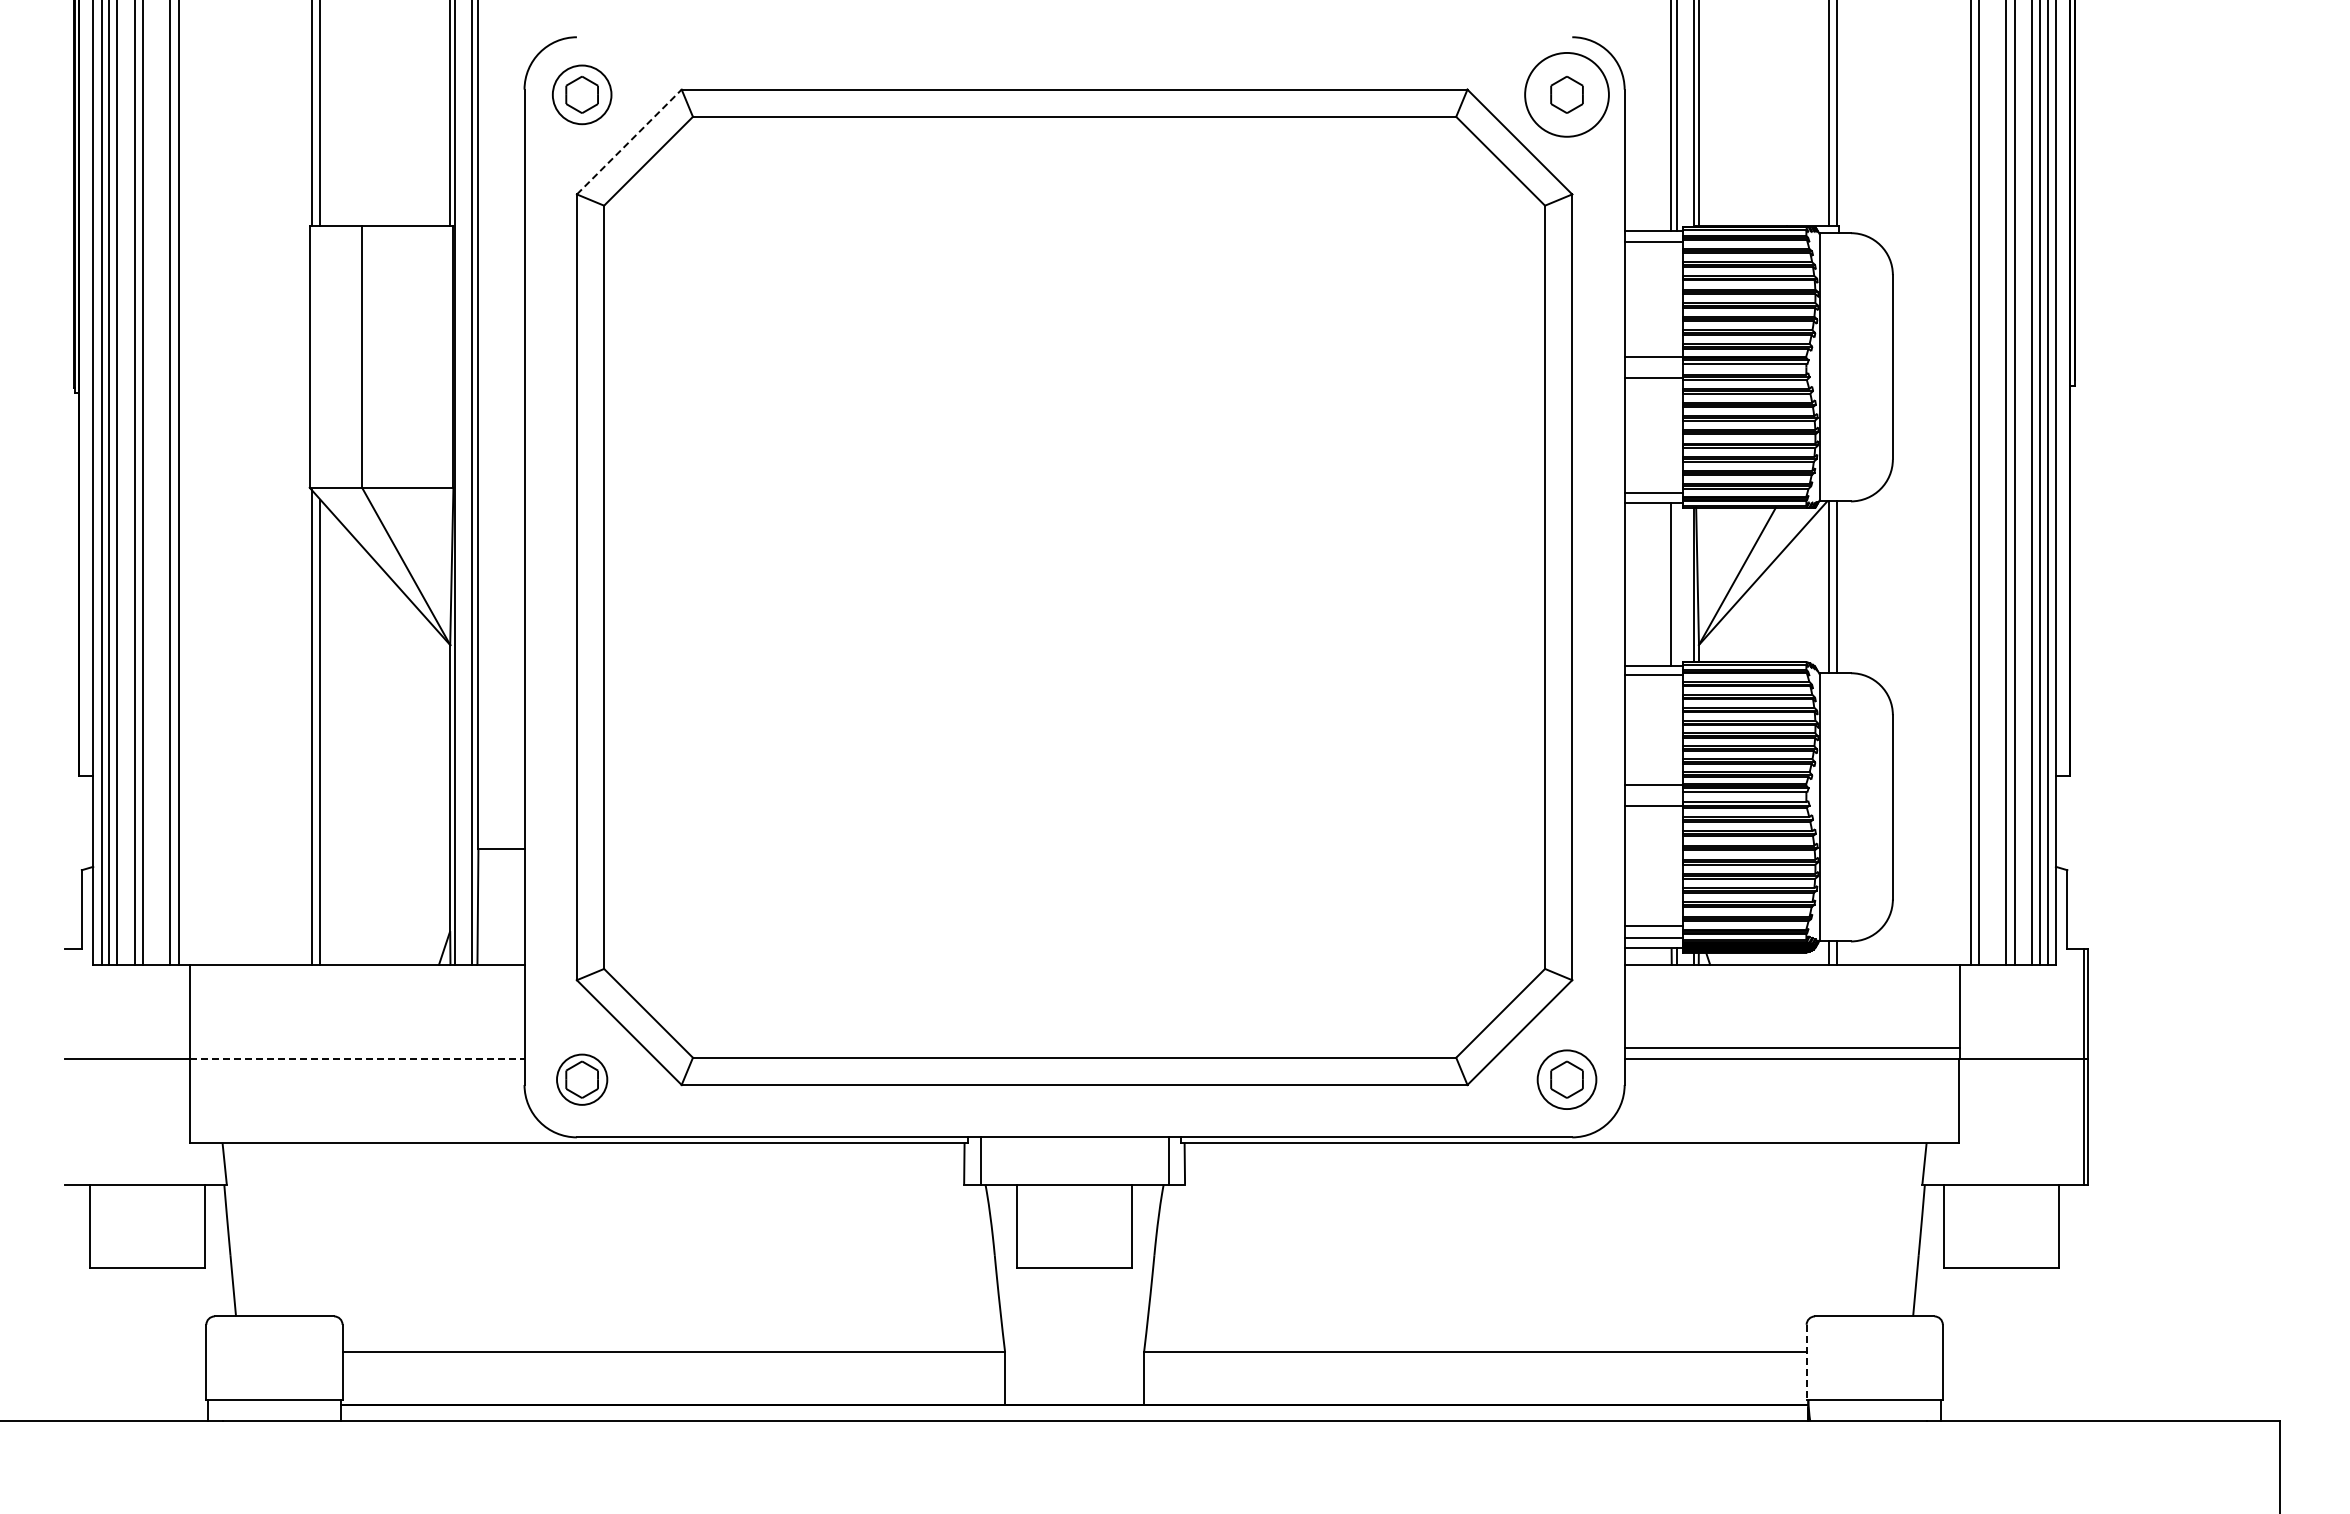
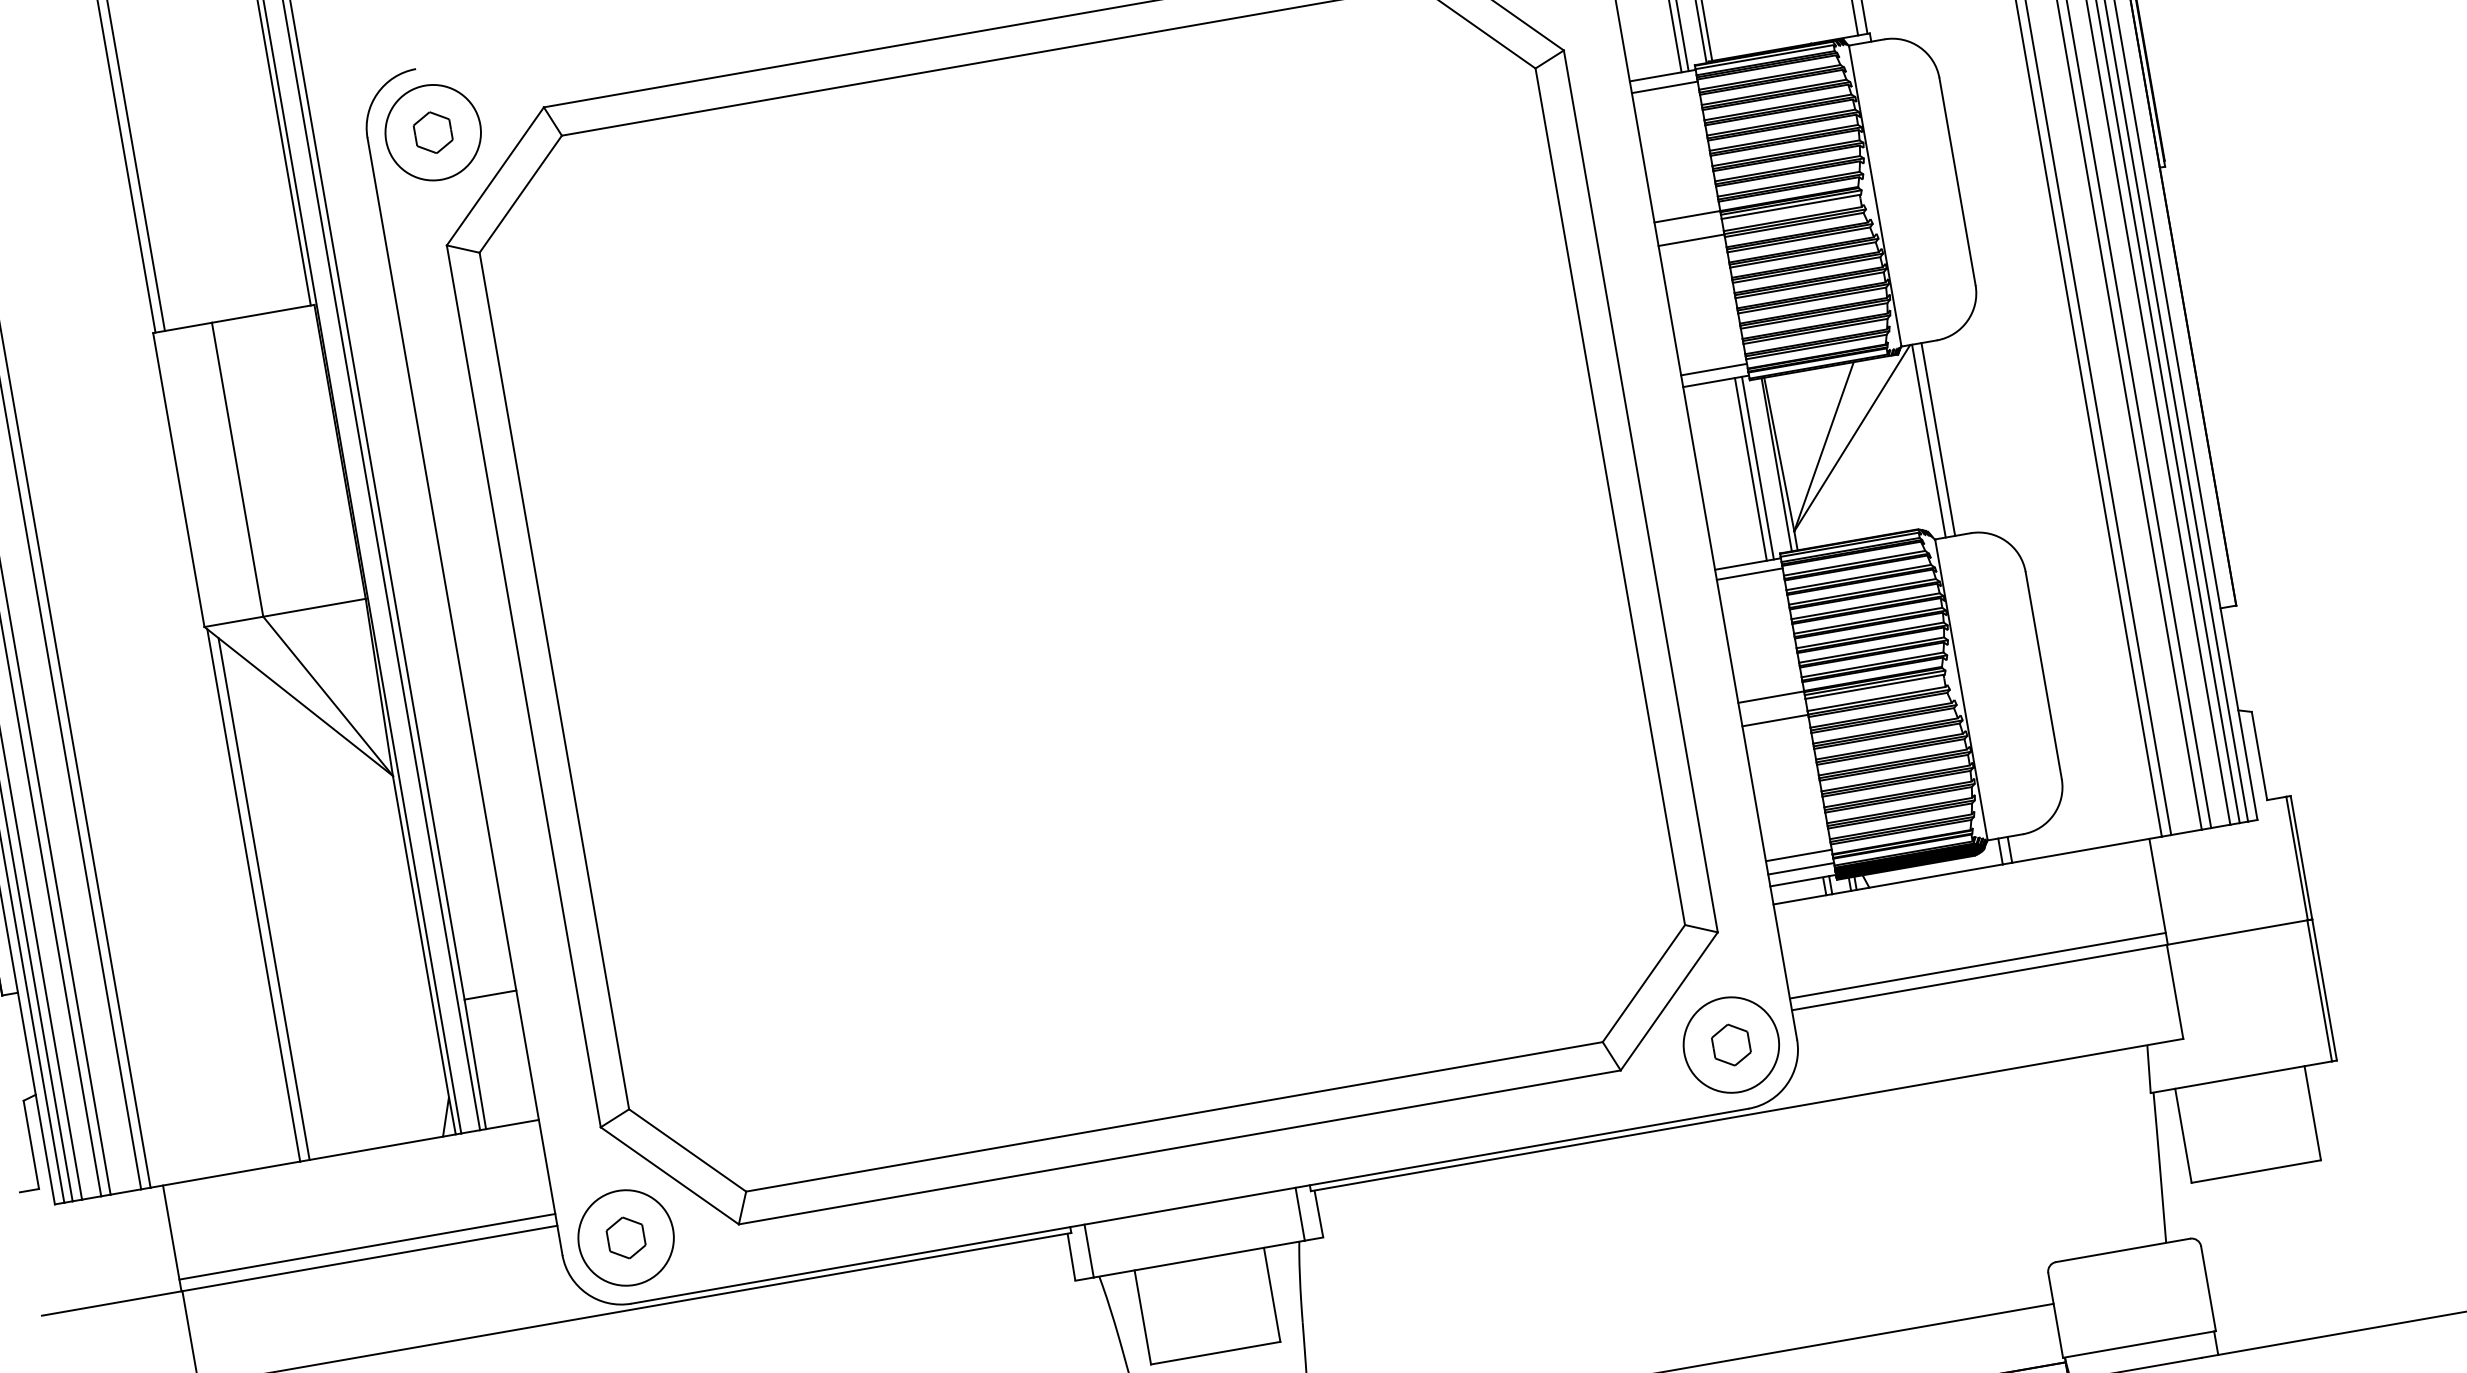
circle: (582, 94) -> (433, 132), size x1.43
line: (629, 141) -> (495, 175), dashed -> solid
line: (1677, 584) -> (1758, 467), added
line: (356, 1048) -> (366, 1247), added
line: (357, 1058) -> (369, 1258), dashed -> solid
circle: (582, 1079) -> (626, 1237), size x1.67
circle: (1566, 1079) -> (1730, 1044), size x1.43
line: (1806, 1362) -> (2055, 1315), dashed -> solid

